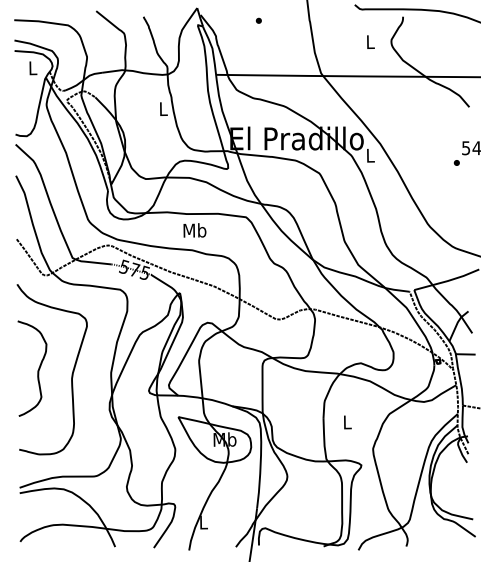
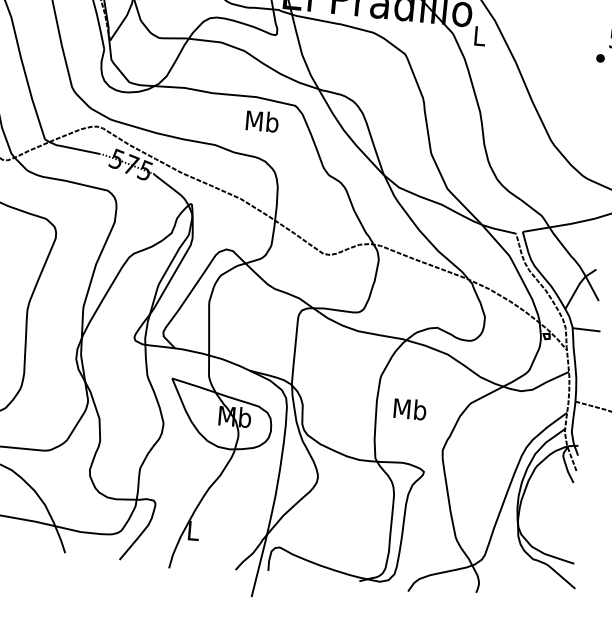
text: (194, 230) -> (261, 121), moved
text: (347, 422) -> (410, 409), L -> Mb

